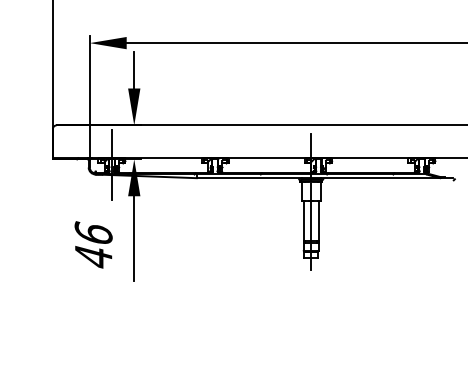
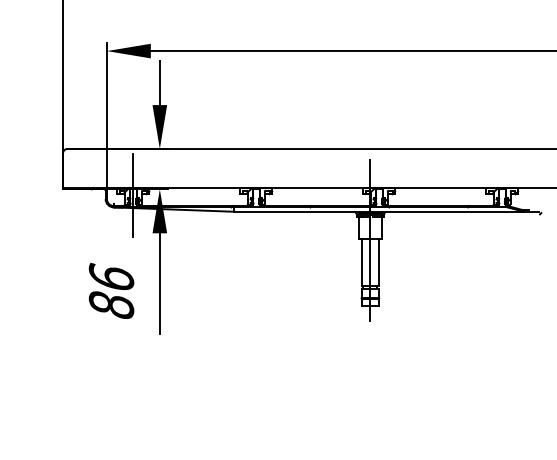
text: (93, 256) -> (111, 305), 46 -> 86

